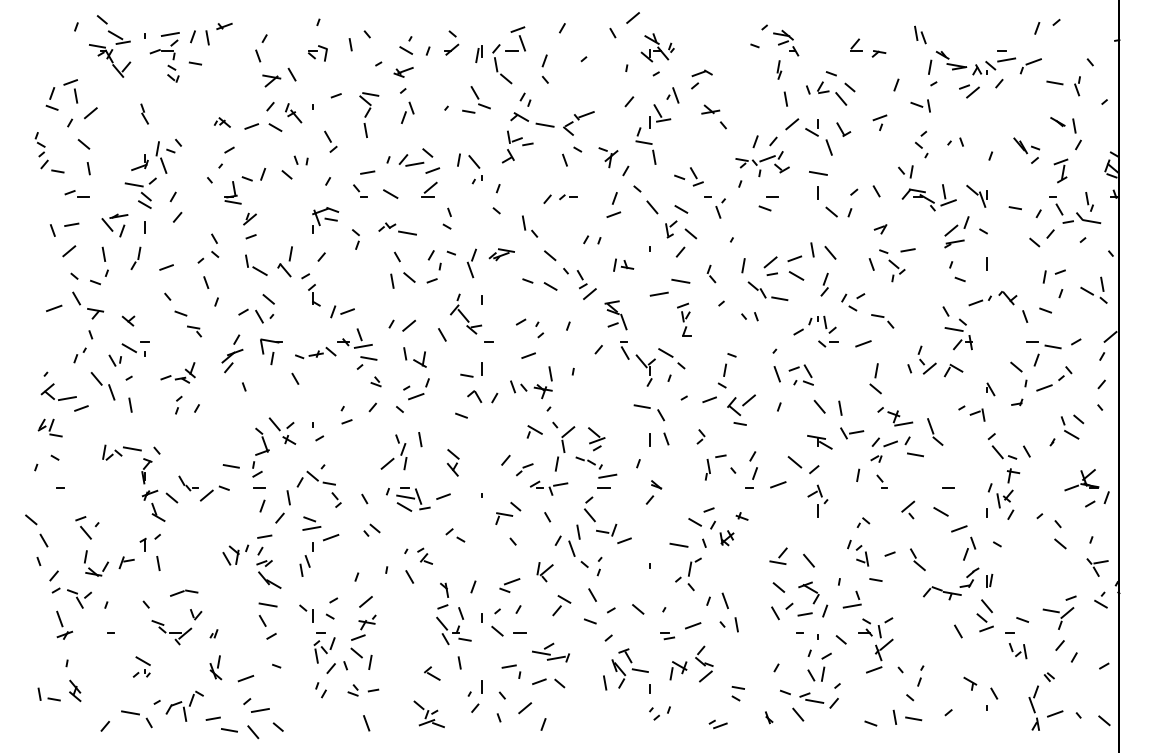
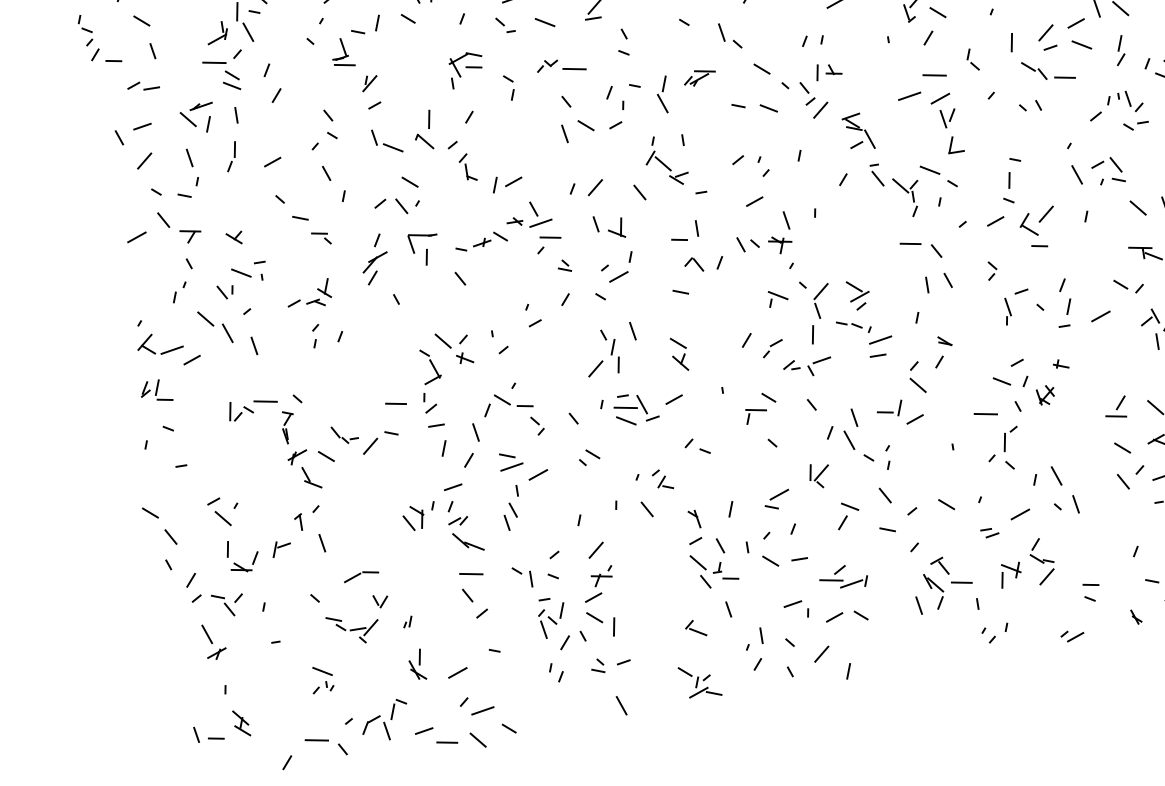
part: (623, 264) -> (828, 70), moved
part: (684, 319) -> (947, 123), size x1.43
part: (802, 464) -> (1127, 285), size x0.71
part: (589, 509) -> (916, 378), moved

